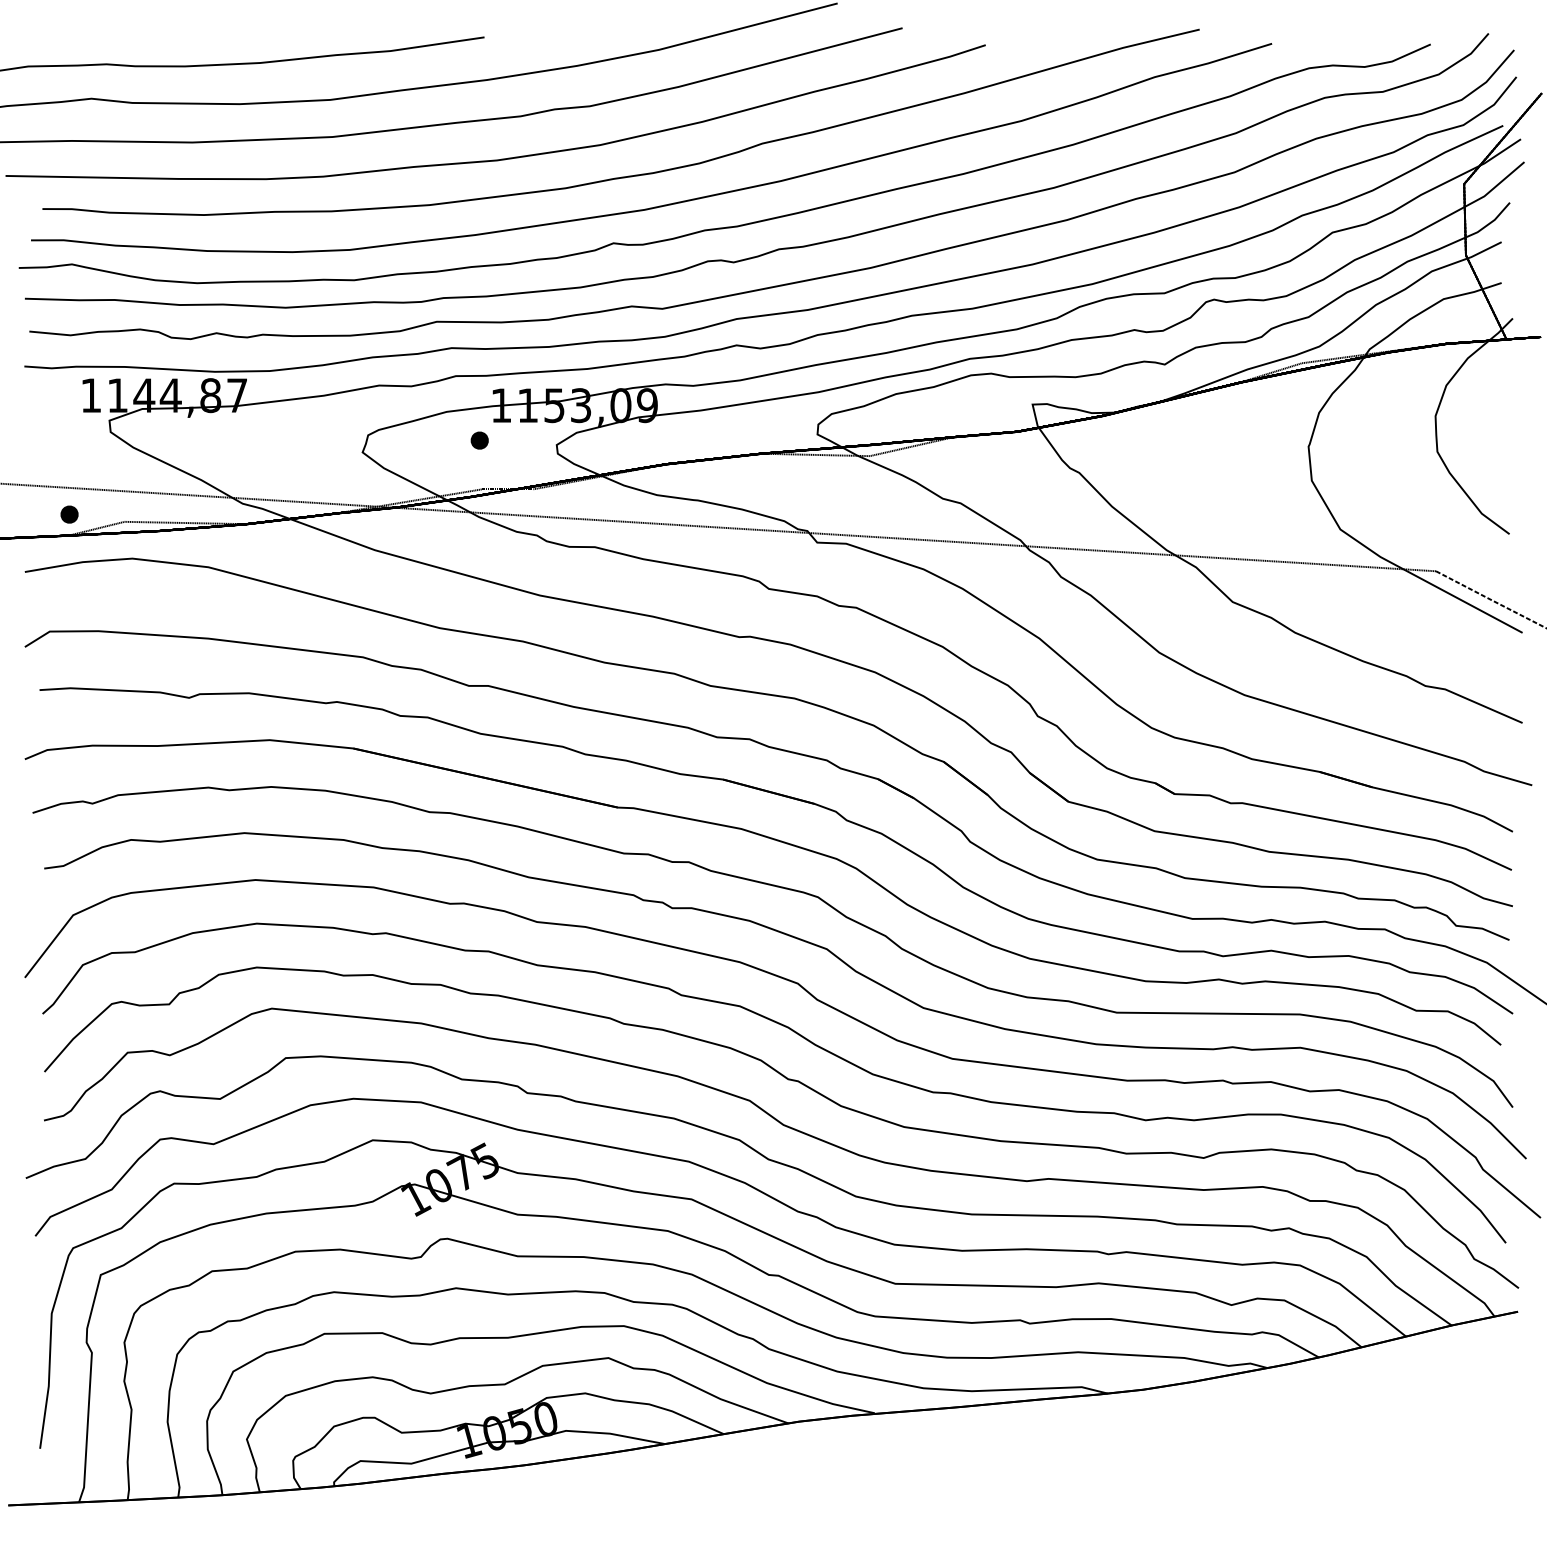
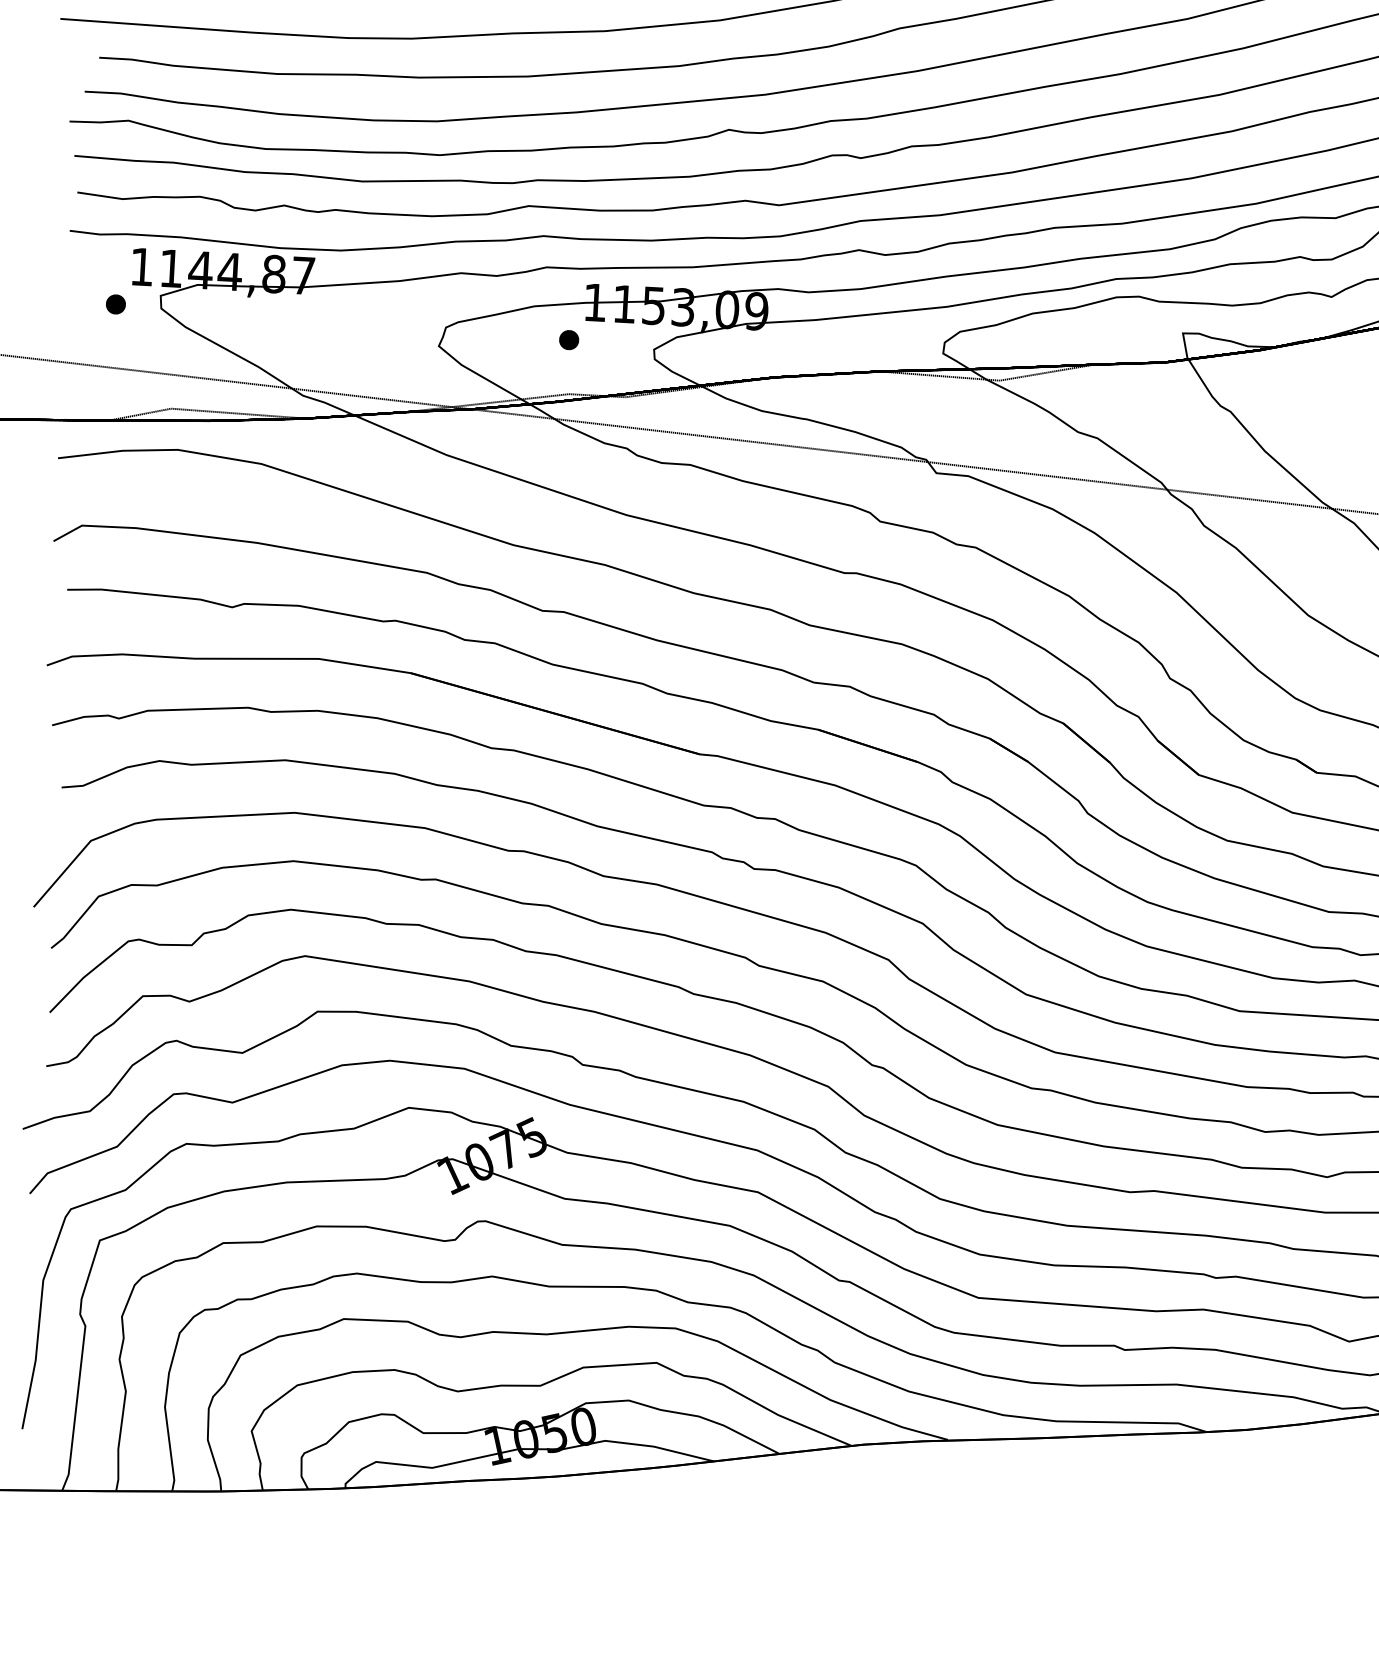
part: (69, 514) -> (115, 304), moved

